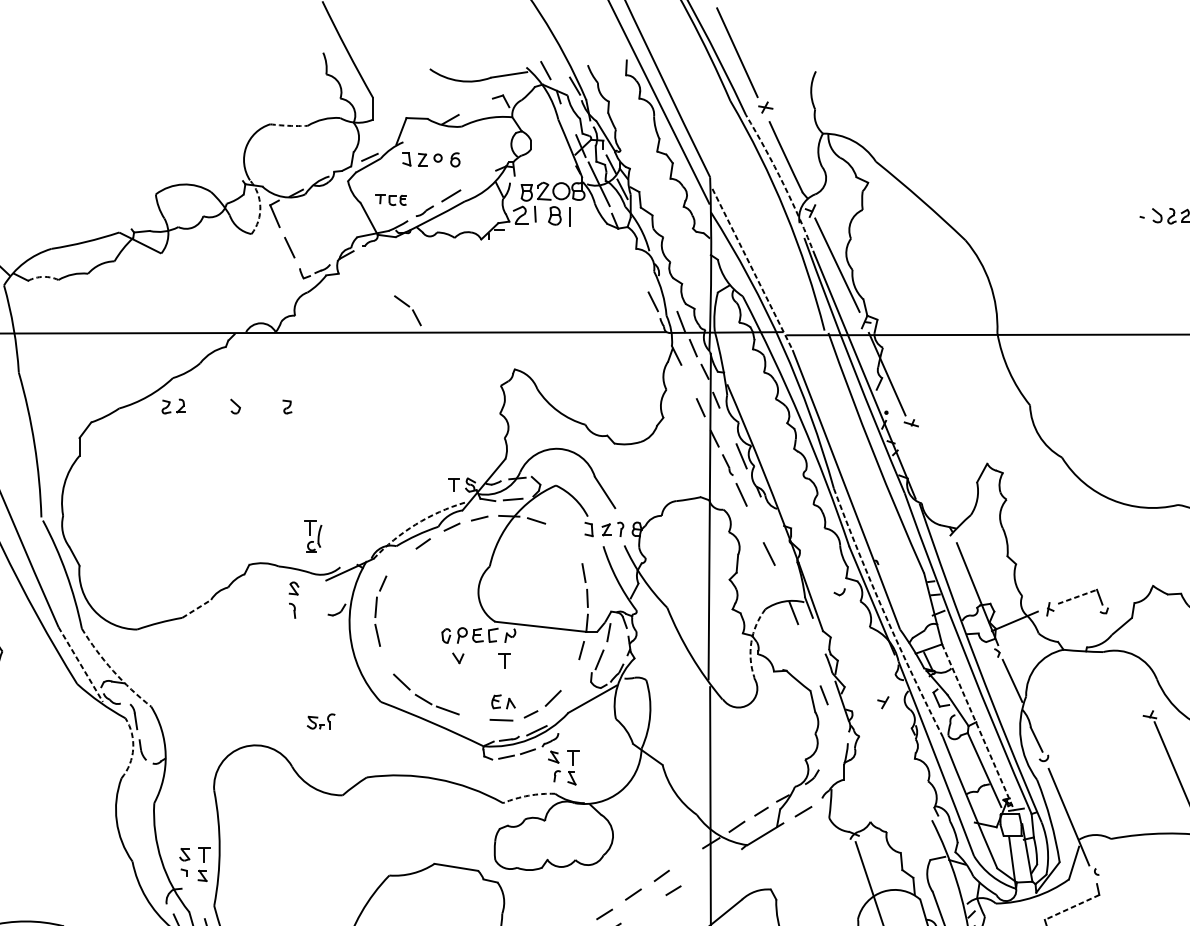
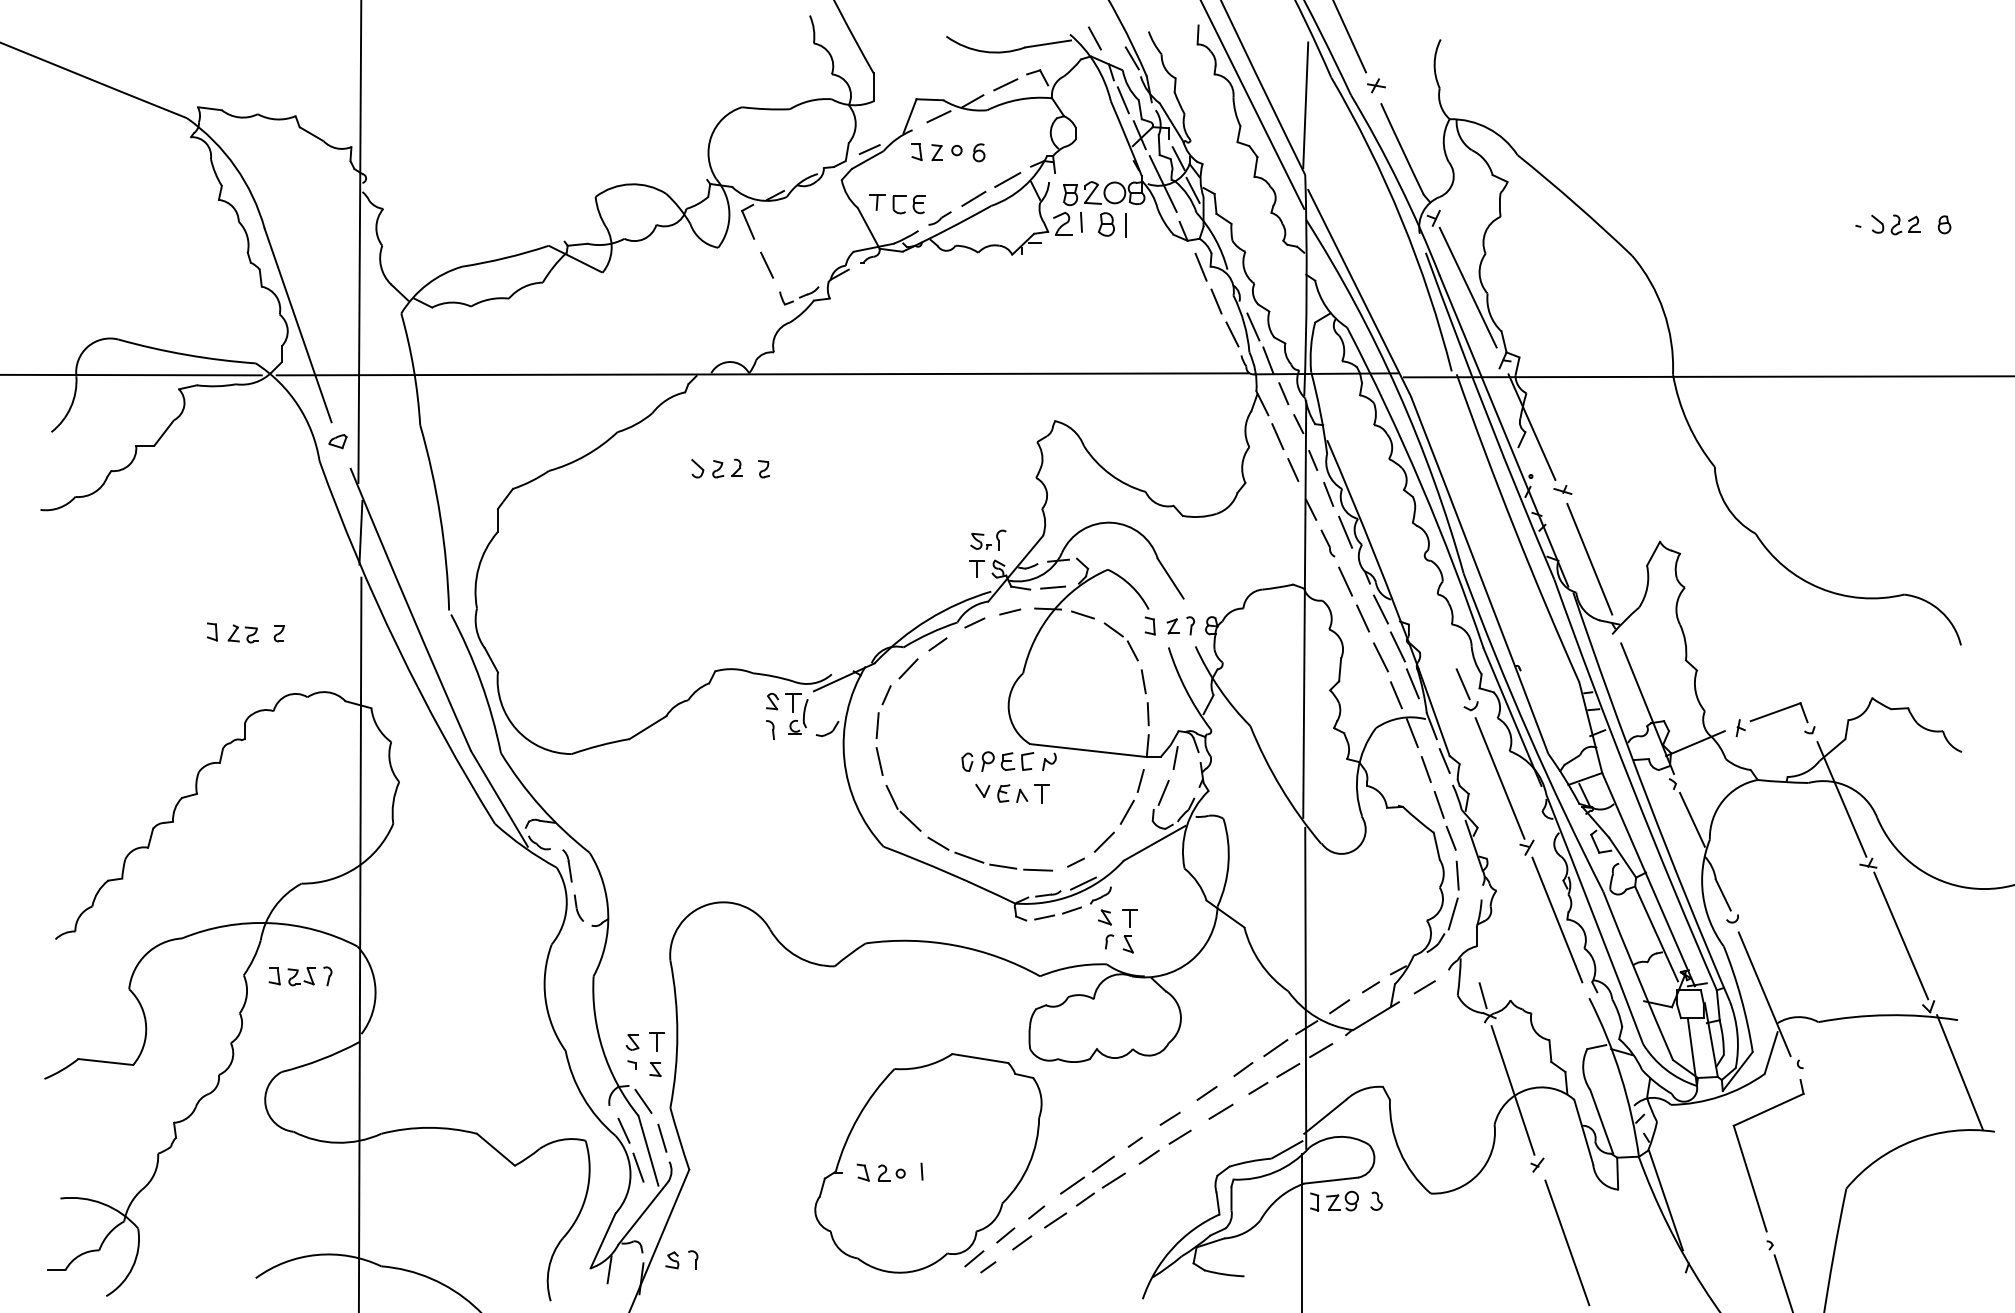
line: (476, 106) -> (1005, 84), added
line: (567, 119) -> (1122, 100), added
line: (710, 122) -> (1305, 105), added
arc: (289, 126) -> (766, 109), dashed -> solid
line: (423, 131) -> (938, 116), added
line: (477, 180) -> (1007, 179), added
arc: (783, 183) -> (1399, 183), dashed -> solid
part: (391, 200) -> (897, 204), size x1.43
arc: (260, 207) -> (729, 213), dashed -> solid
line: (628, 248) -> (1200, 266), added
line: (752, 269) -> (1359, 293), dashed -> solid
arc: (43, 276) -> (451, 302), dashed -> solid
line: (640, 276) -> (1216, 301), added
line: (669, 295) -> (1253, 326), added
part: (407, 310) -> (1120, 641), moved
line: (688, 381) -> (1277, 436), added
part: (173, 406) -> (727, 468), moved
line: (728, 426) -> (1328, 493), added
line: (932, 476) -> (1589, 558), added
line: (768, 516) -> (1380, 609), added
line: (755, 523) -> (1363, 618), added
arc: (415, 524) -> (928, 619), dashed -> solid
part: (312, 536) -> (796, 713), moved
line: (782, 545) -> (1397, 646), added
line: (400, 562) -> (908, 668), added
line: (793, 574) -> (1412, 683), added
line: (832, 575) -> (1462, 684), added
line: (780, 583) -> (1395, 695), added
line: (1078, 597) -> (1776, 712), dashed -> solid
line: (196, 608) -> (647, 727), dashed -> solid
arc: (885, 614) -> (1529, 734), dashed -> solid
line: (818, 635) -> (1444, 761), added
line: (804, 641) -> (1425, 769), added
arc: (751, 642) -> (1358, 770), dashed -> solid
line: (861, 648) -> (1499, 778), added
line: (386, 662) -> (891, 796), added
line: (80, 664) -> (499, 798), dashed -> solid
line: (1129, 665) -> (1841, 799), added
line: (814, 668) -> (1438, 804), added
arc: (112, 670) -> (540, 806), dashed -> solid
line: (570, 674) -> (1126, 811), added
part: (503, 701) -> (1012, 793), moved
line: (474, 717) -> (1003, 866), added
part: (321, 721) -> (988, 539), moved
line: (829, 724) -> (1457, 875), added
line: (978, 728) -> (1648, 880), dashed -> solid
arc: (133, 748) -> (566, 906), dashed -> solid
line: (825, 754) -> (1452, 913), added
line: (907, 758) -> (1557, 919), added
arc: (528, 795) -> (1072, 966), dashed -> solid
line: (848, 818) -> (1482, 995), added
line: (686, 859) -> (1275, 1048), added
line: (722, 861) -> (1321, 1050), added
line: (697, 876) -> (1288, 1070), added
line: (193, 900) -> (643, 1100), added
line: (1071, 907) -> (1768, 1110), dashed -> solid
line: (643, 908) -> (1220, 1111), added

